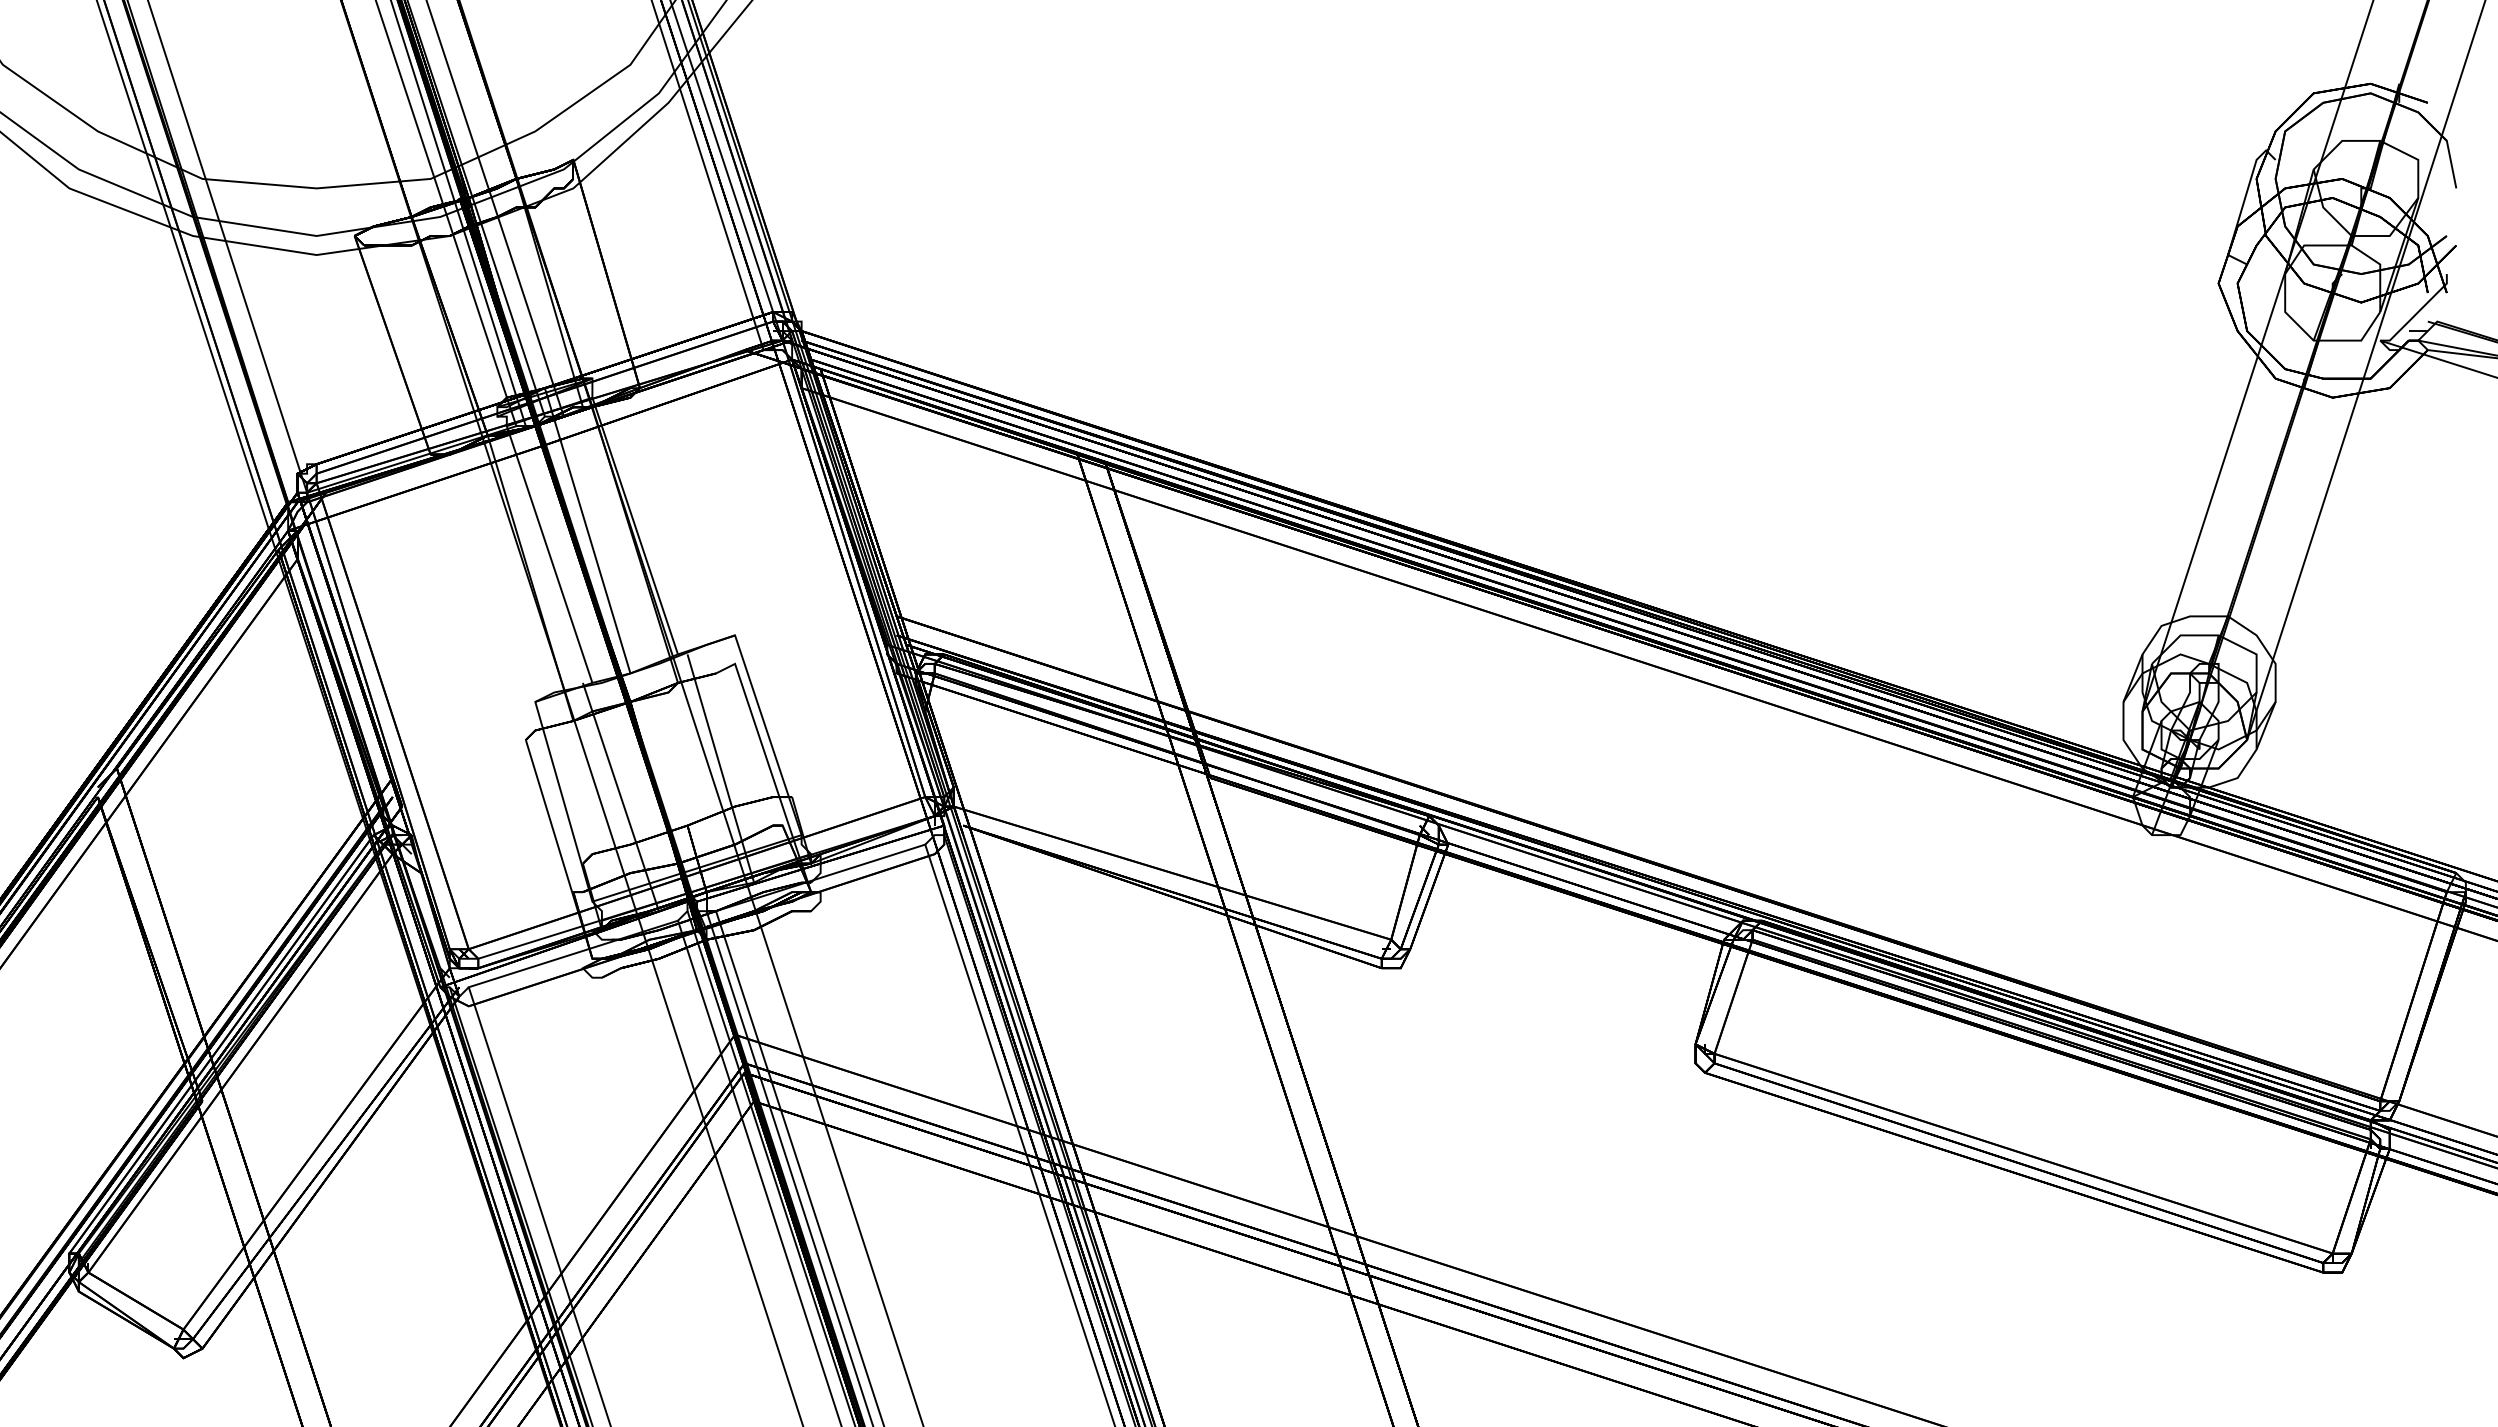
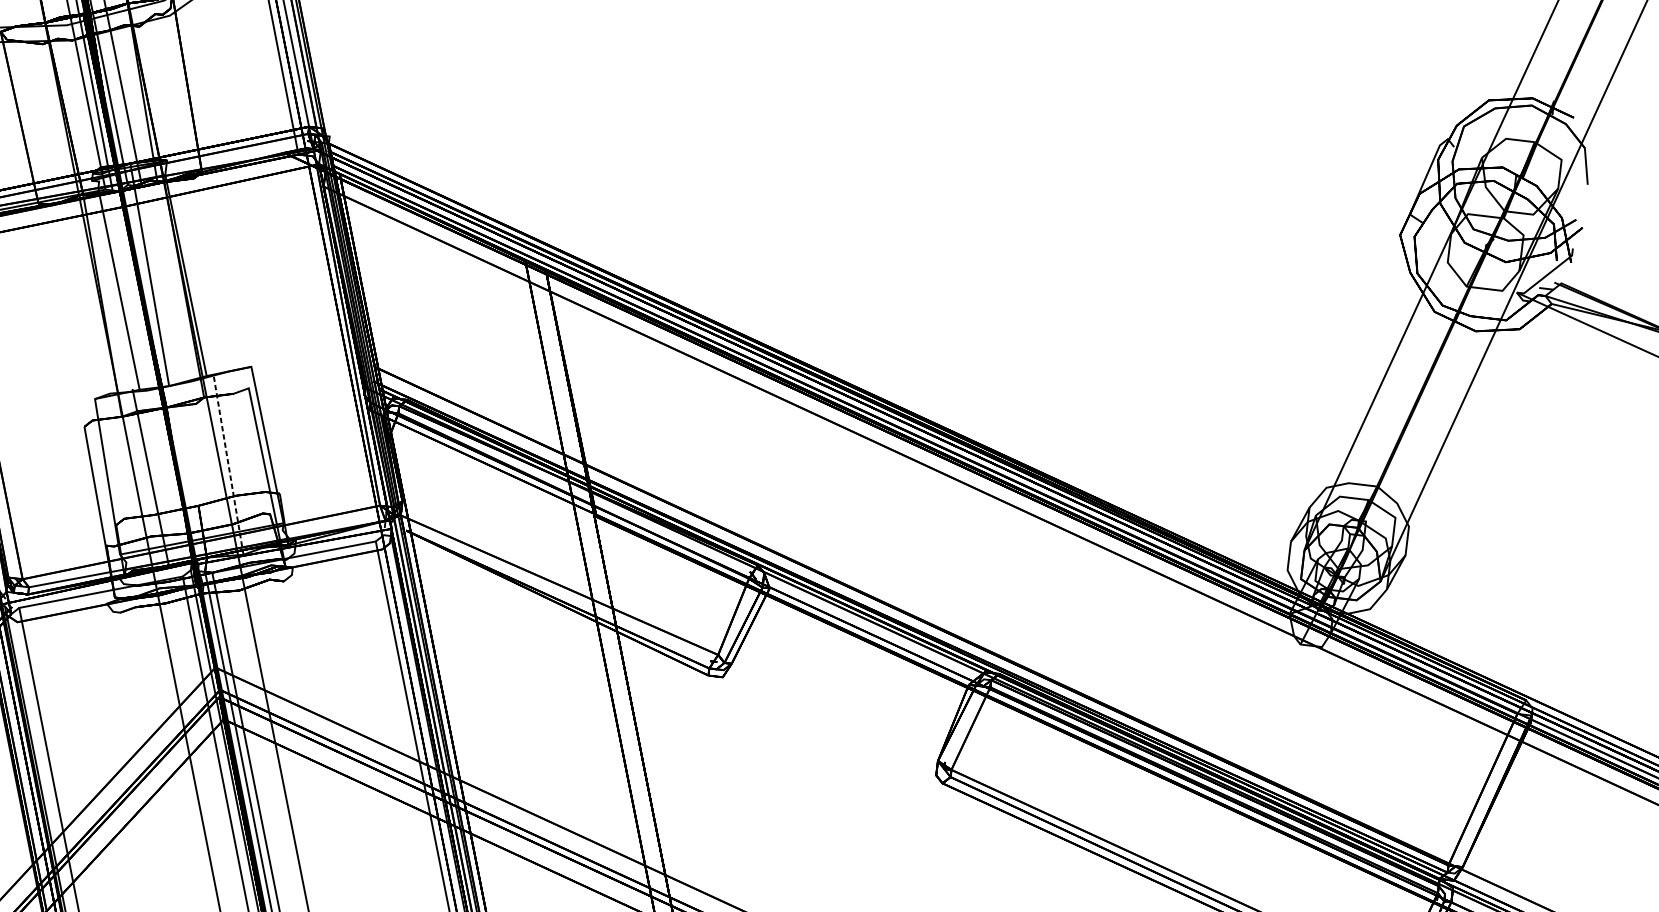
line: (720, 768) -> (228, 465), solid -> dashed

